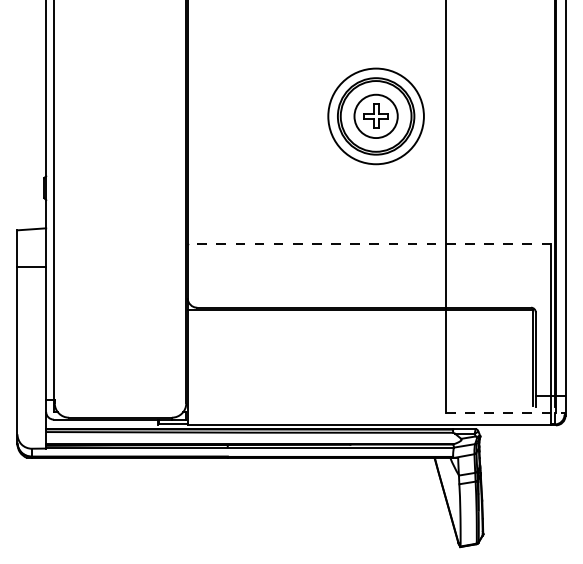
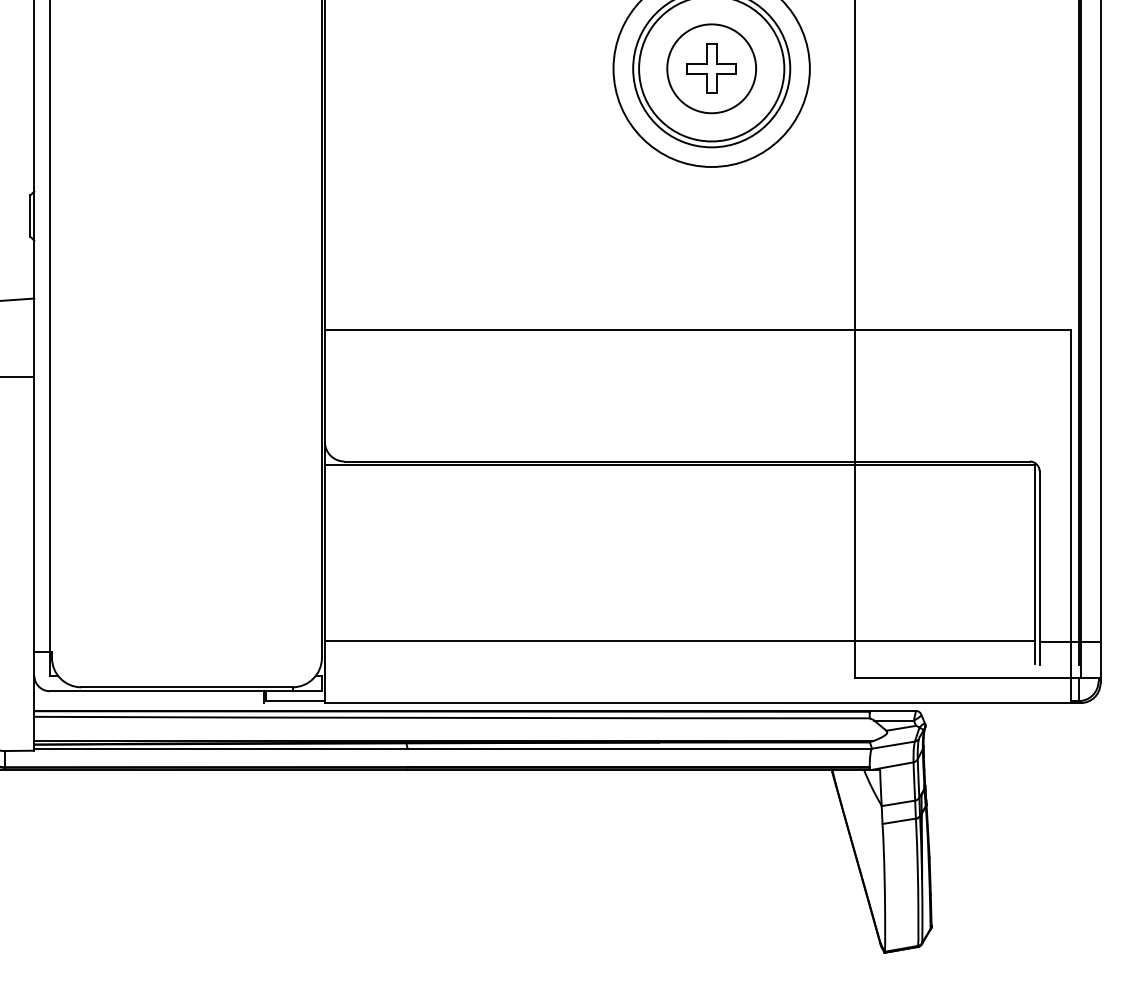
line: (369, 243) -> (698, 329), dashed -> solid
line: (360, 395) -> (679, 641), added
line: (505, 412) -> (977, 676), dashed -> solid

